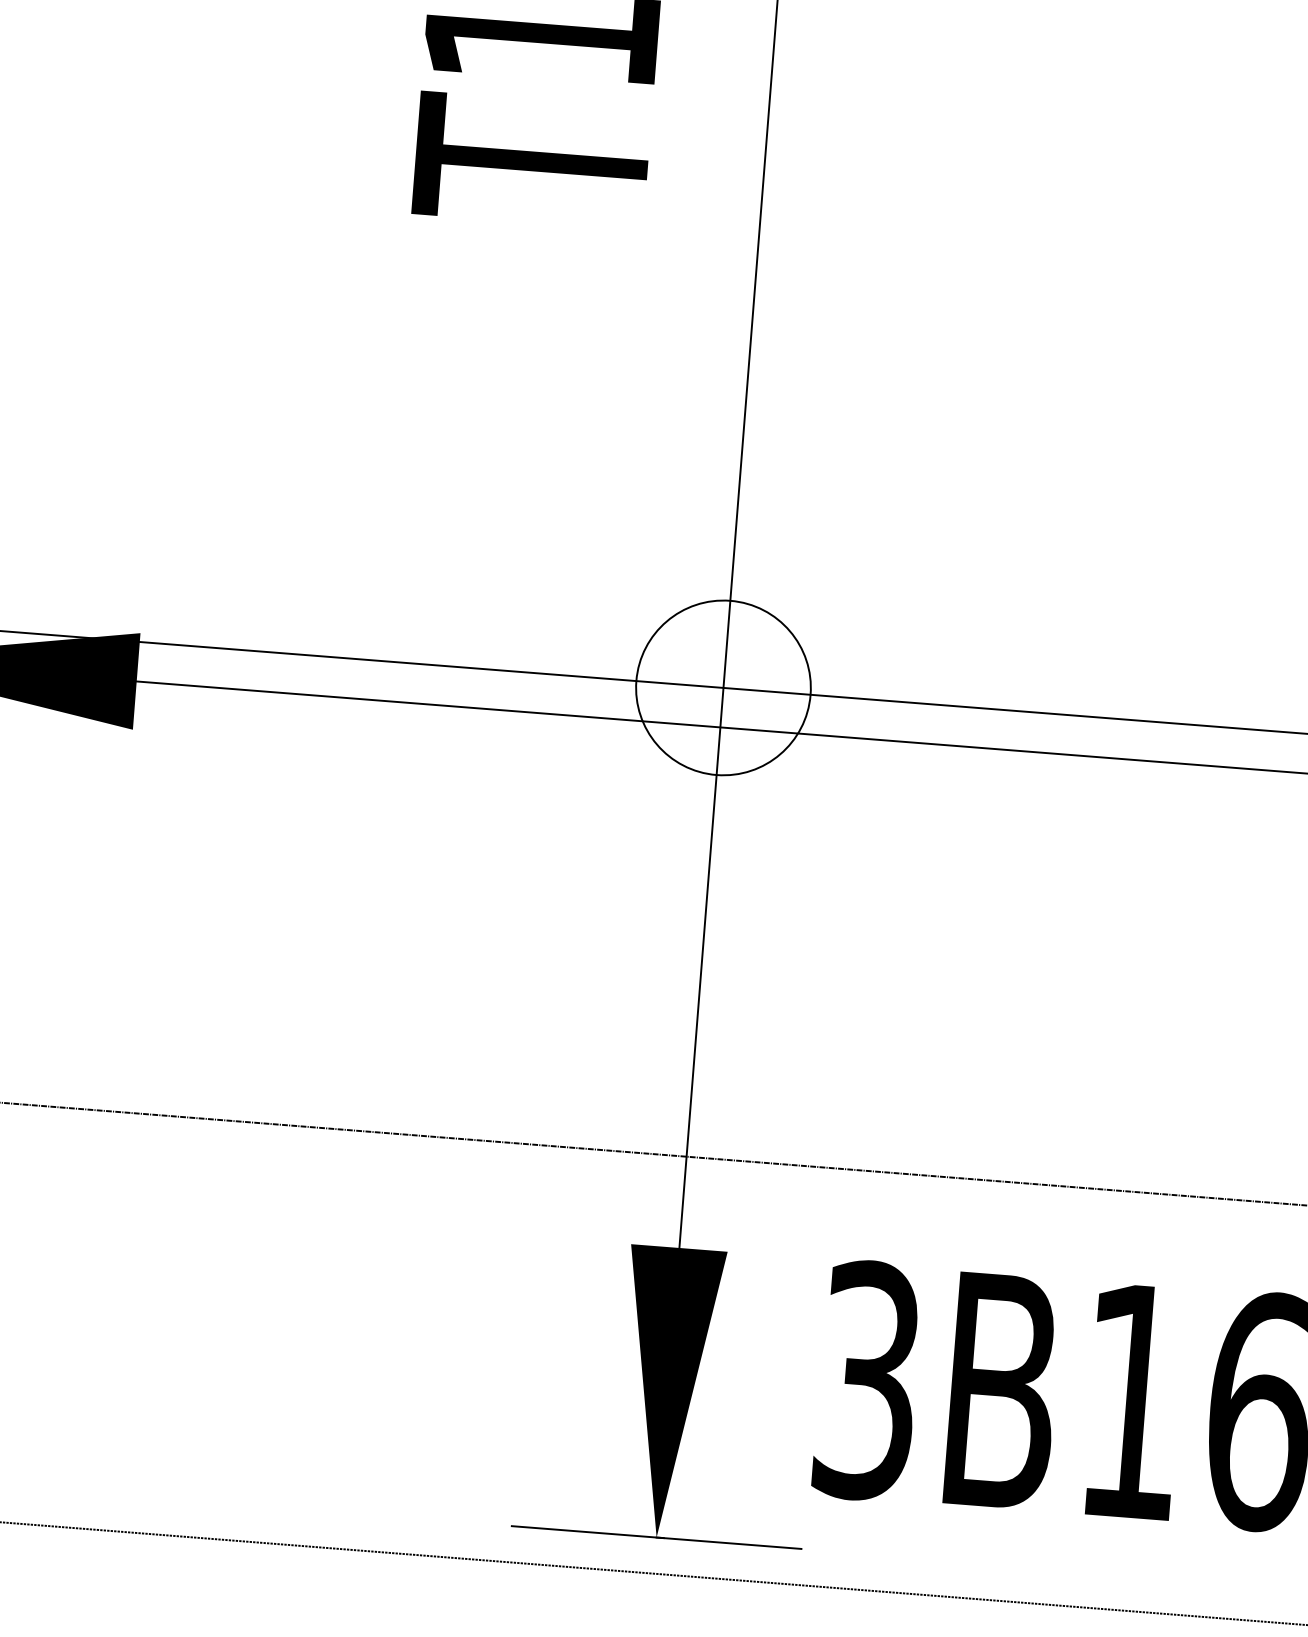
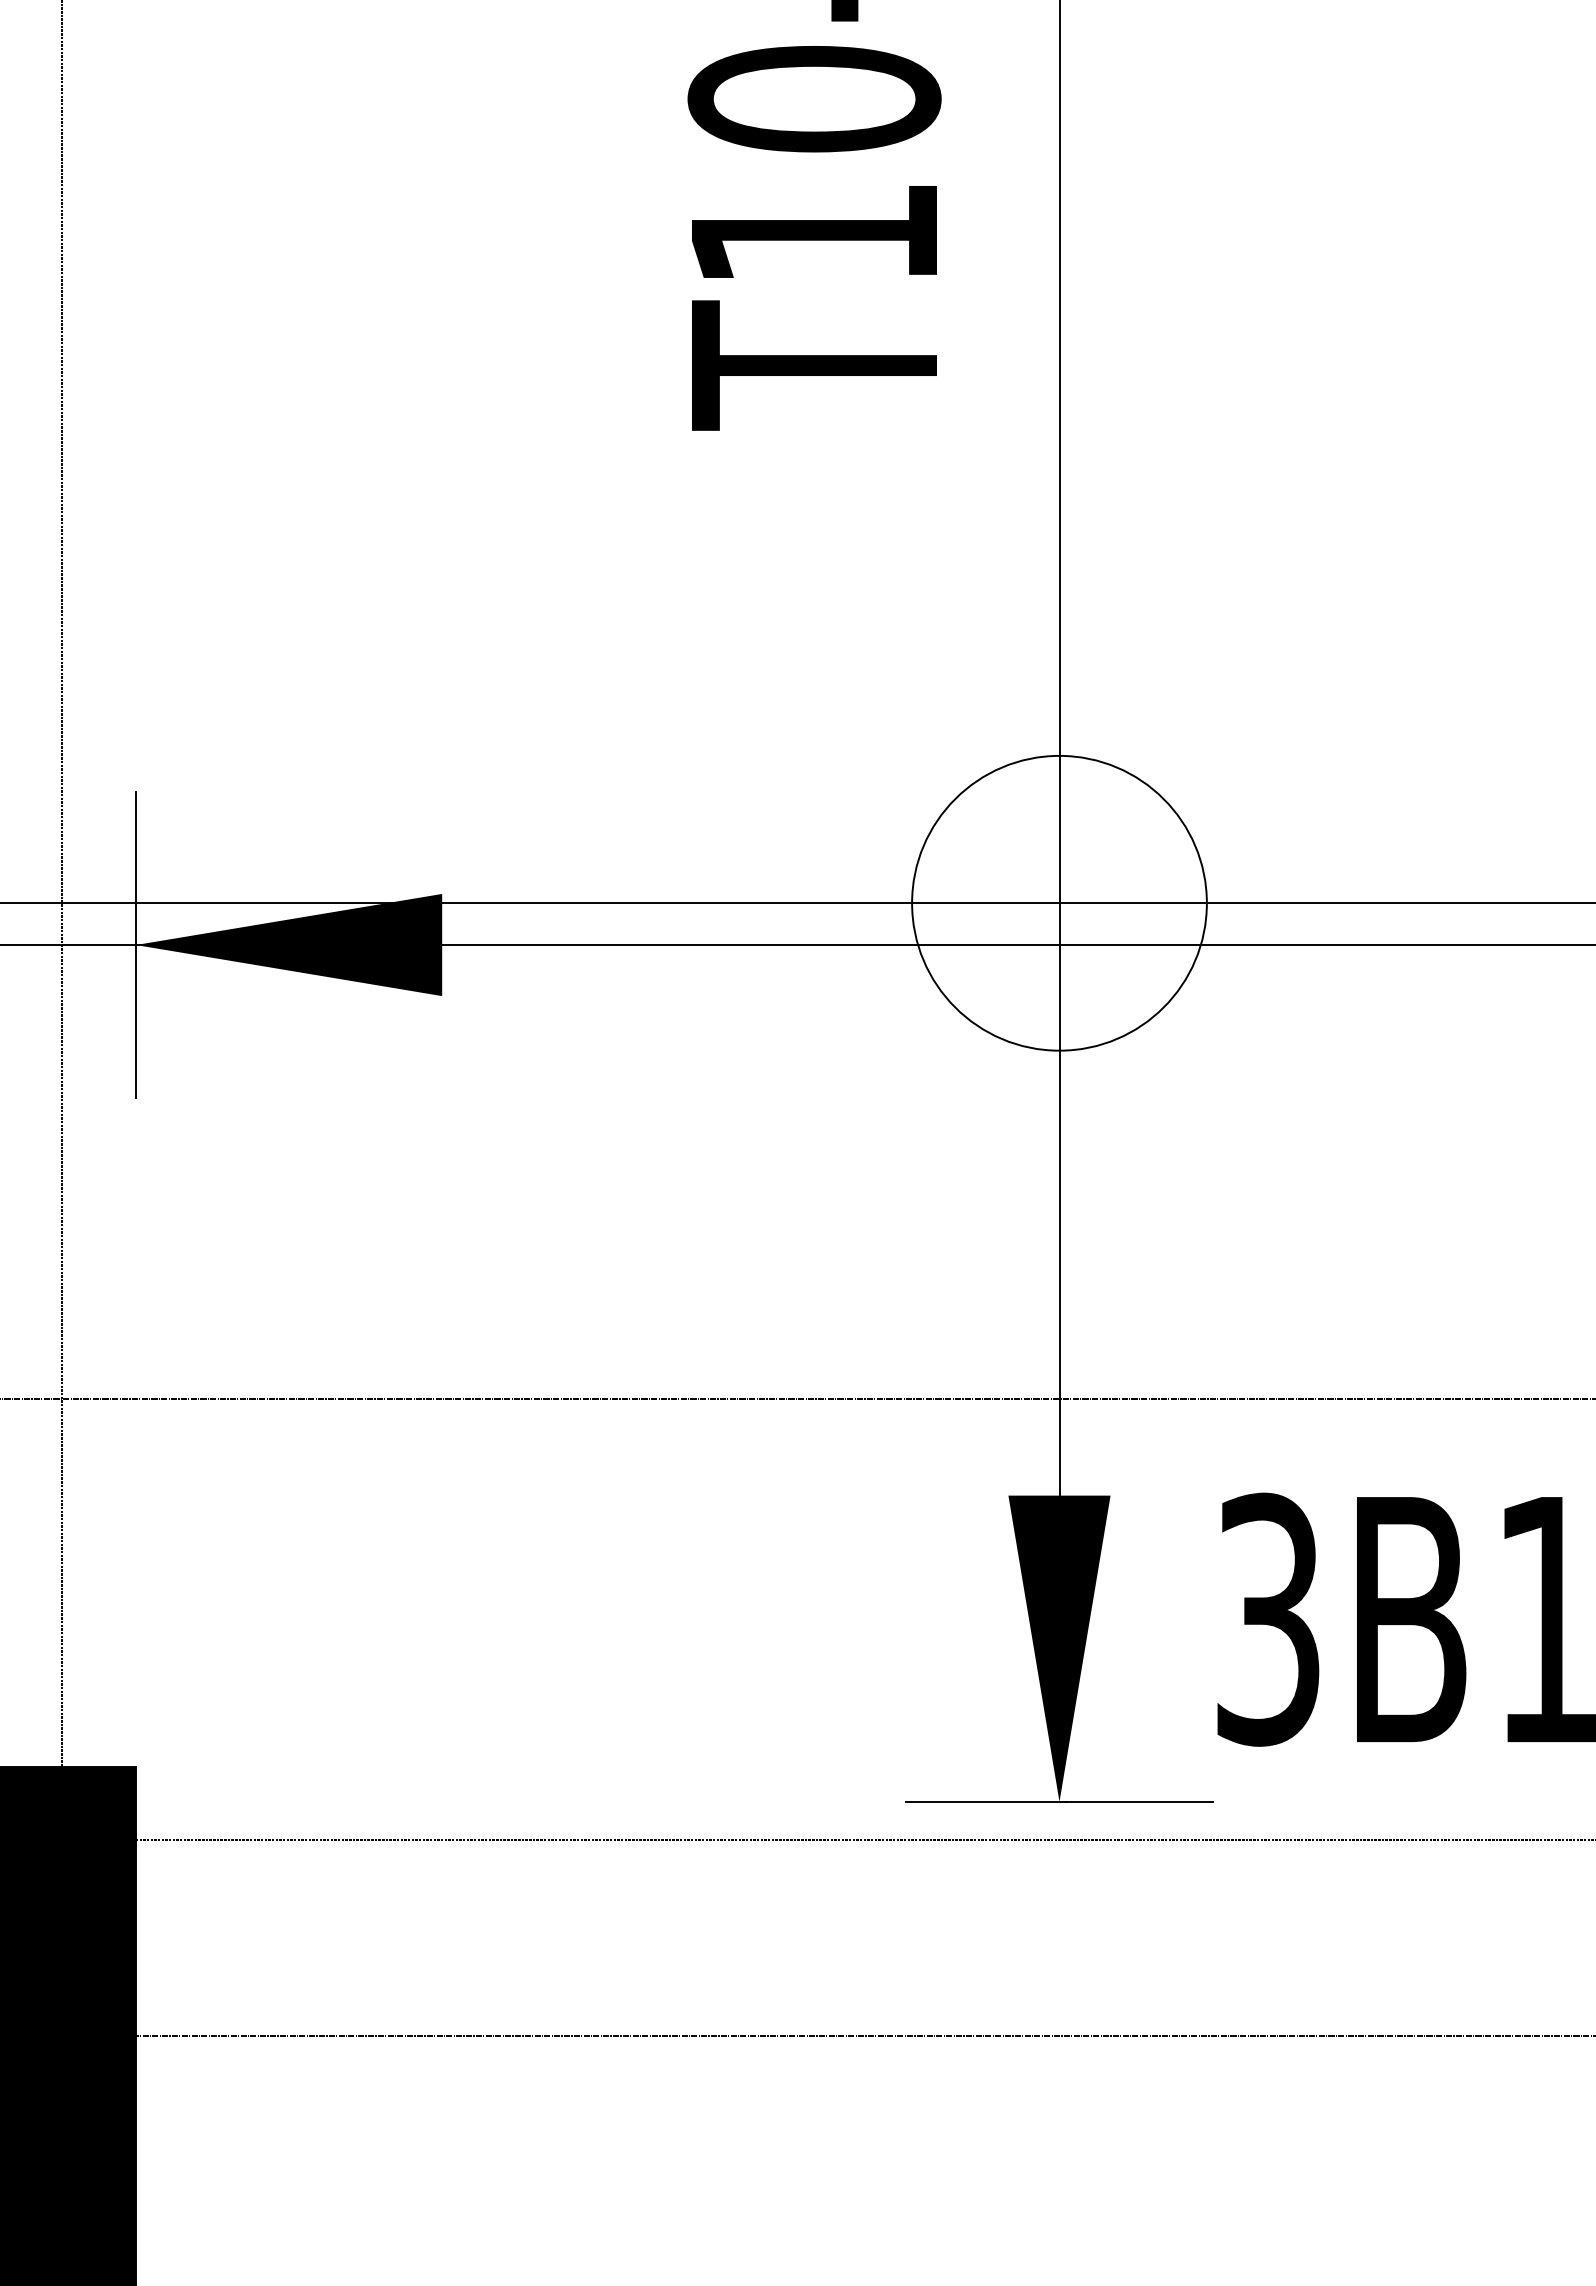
circle: (723, 688) -> (1059, 903), size x1.6

